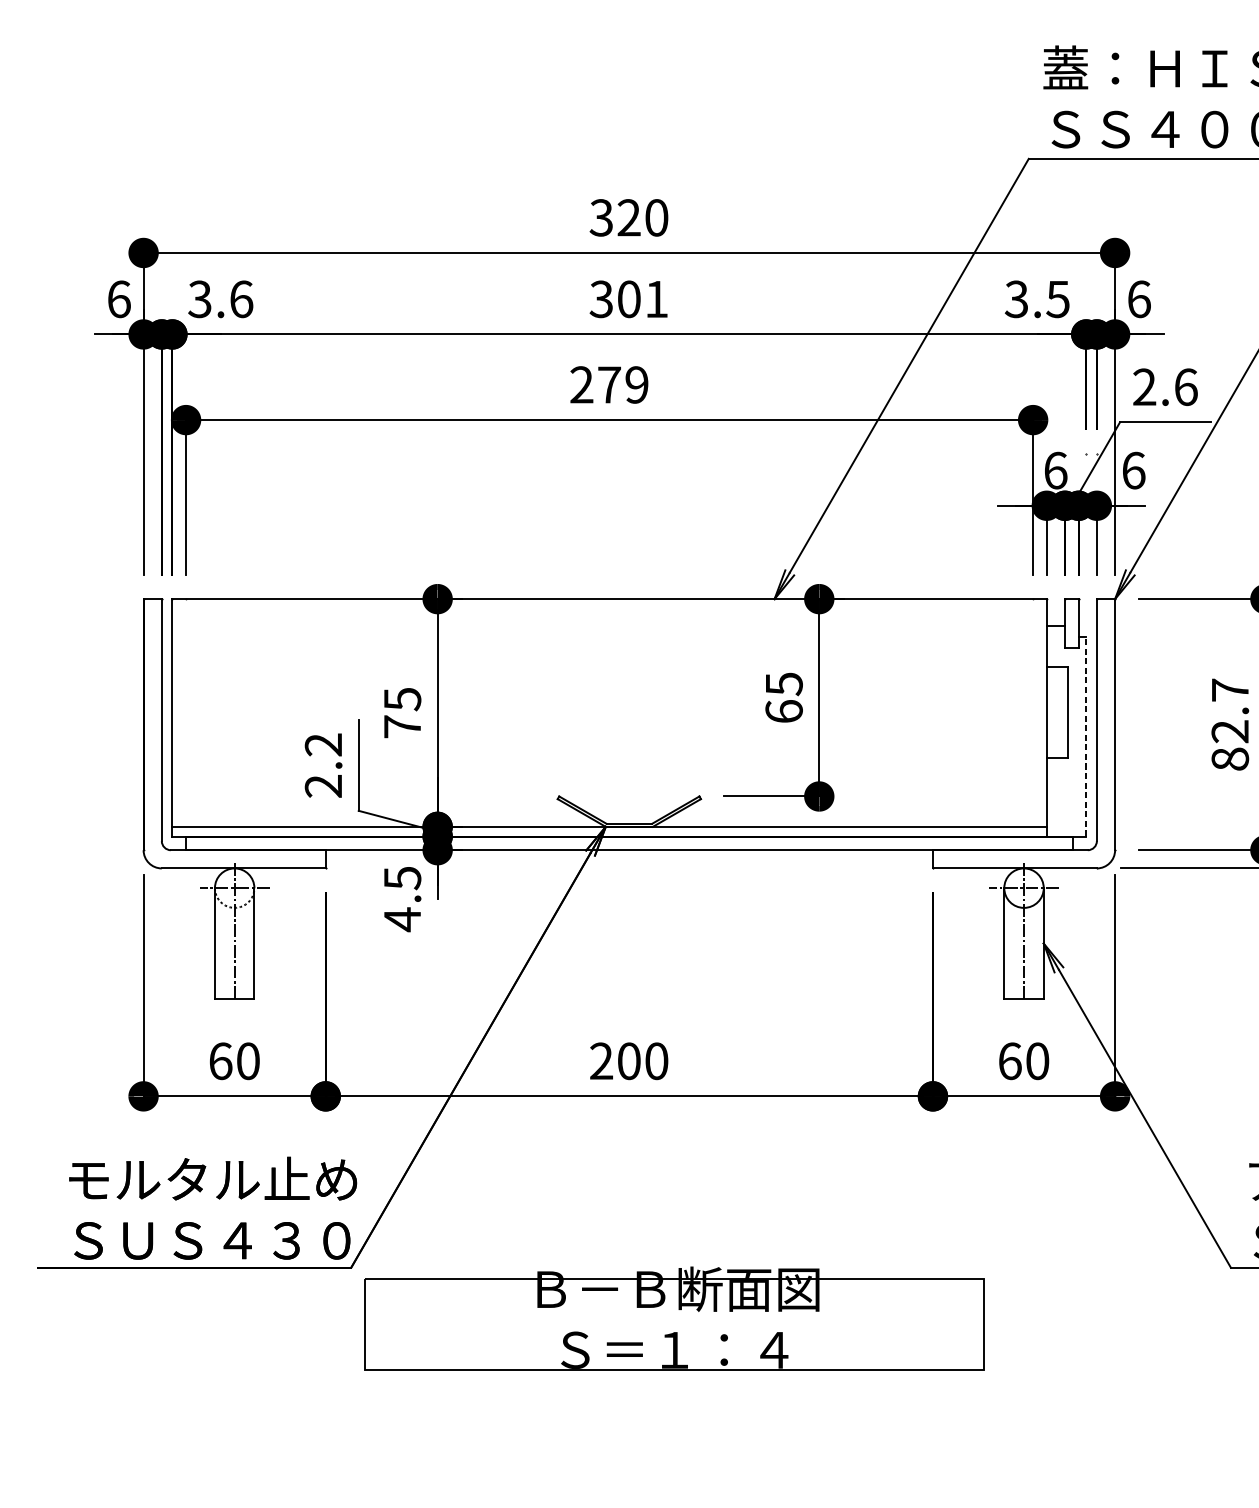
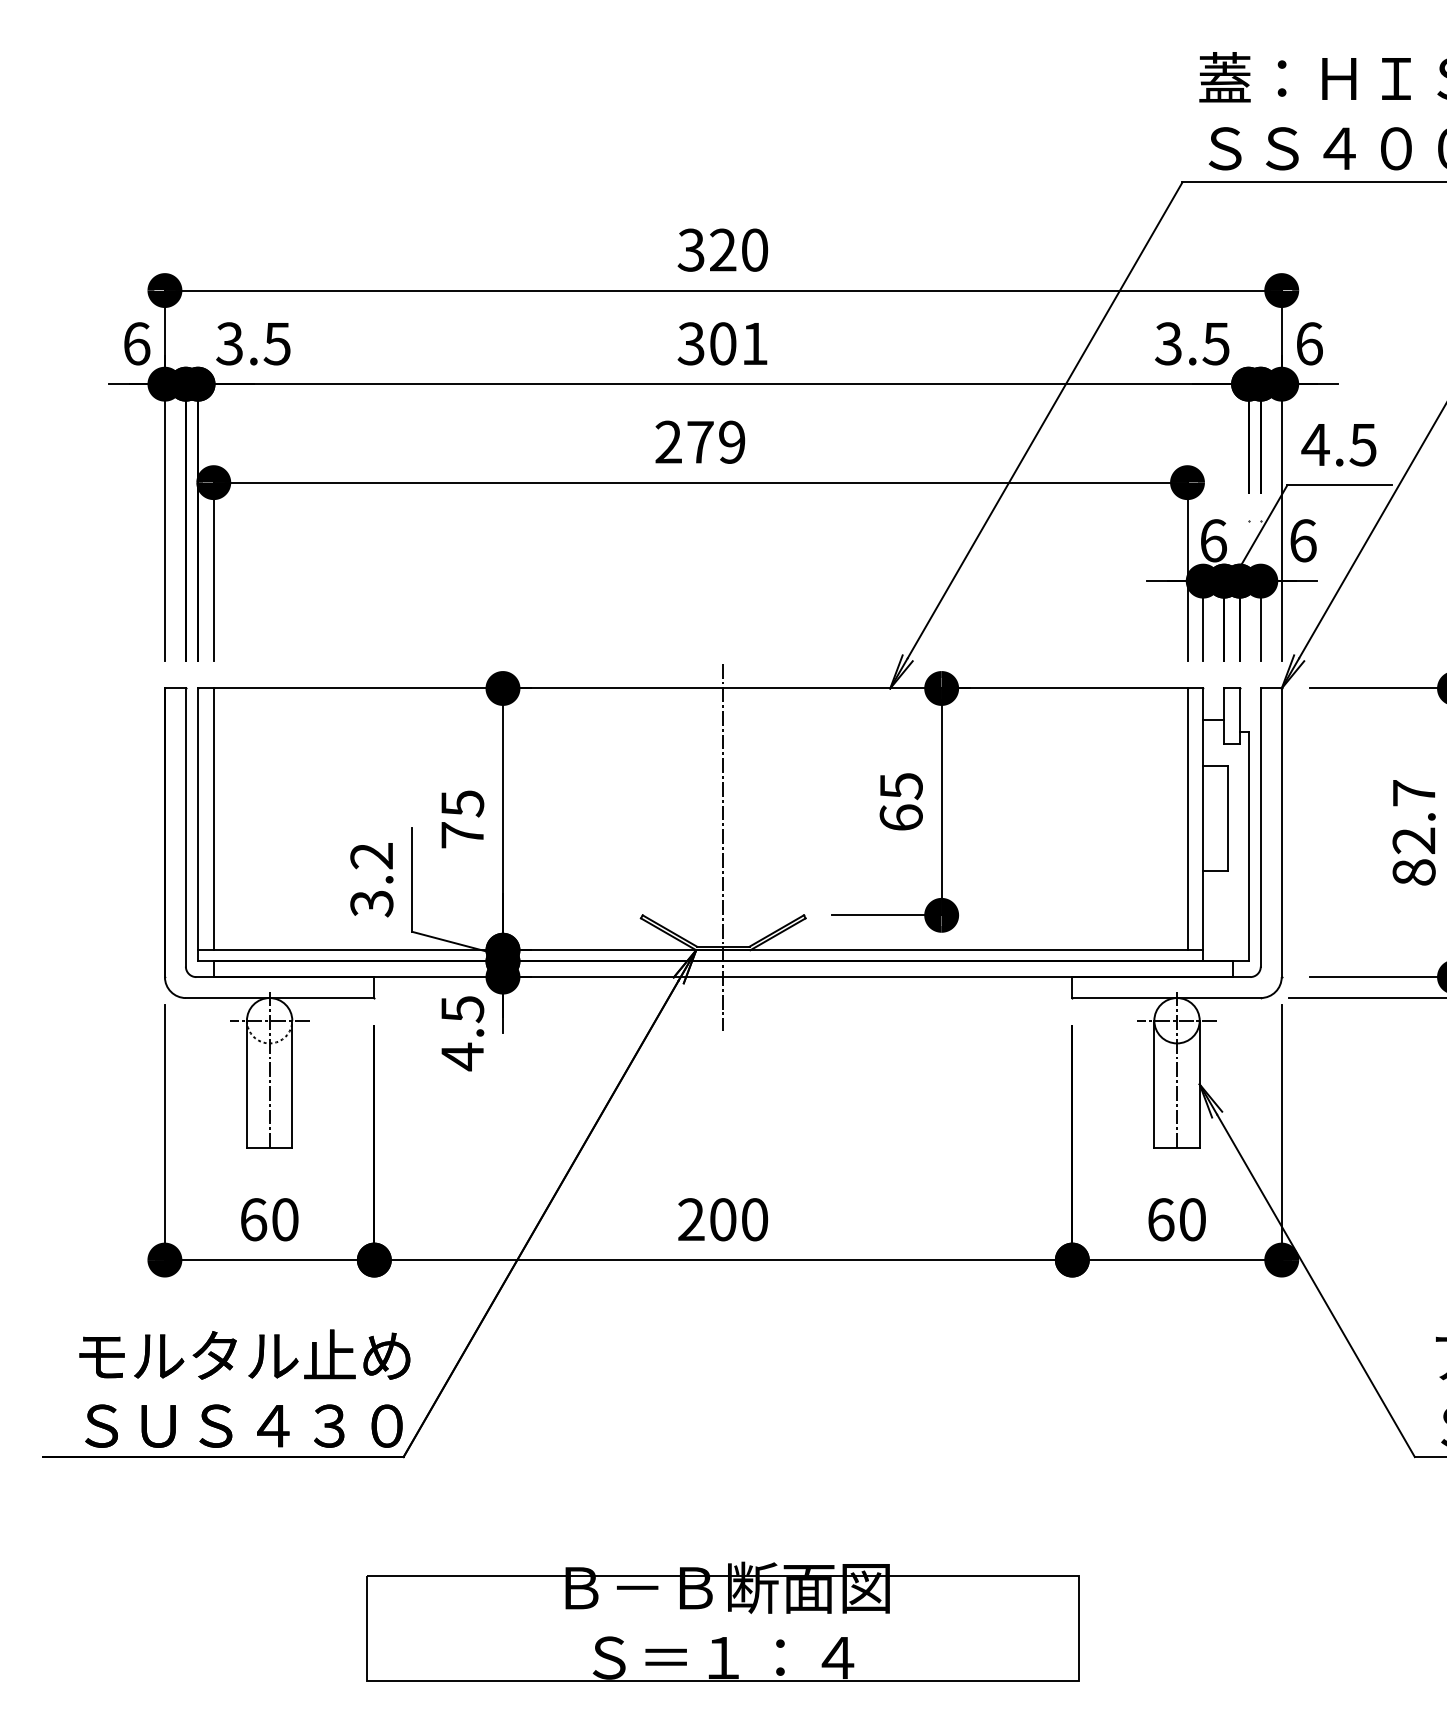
text: (240, 299) -> (276, 343), 3.6 -> 3.5
text: (1164, 386) -> (1338, 444), 2.6 -> 4.5
line: (185, 713) -> (213, 819), added
line: (1033, 713) -> (1187, 819), added
line: (1086, 736) -> (1248, 846), dashed -> solid
line: (629, 737) -> (723, 847), added
text: (323, 786) -> (371, 903), 2.2 -> 3.2
part: (673, 1318) -> (722, 1621), moved

